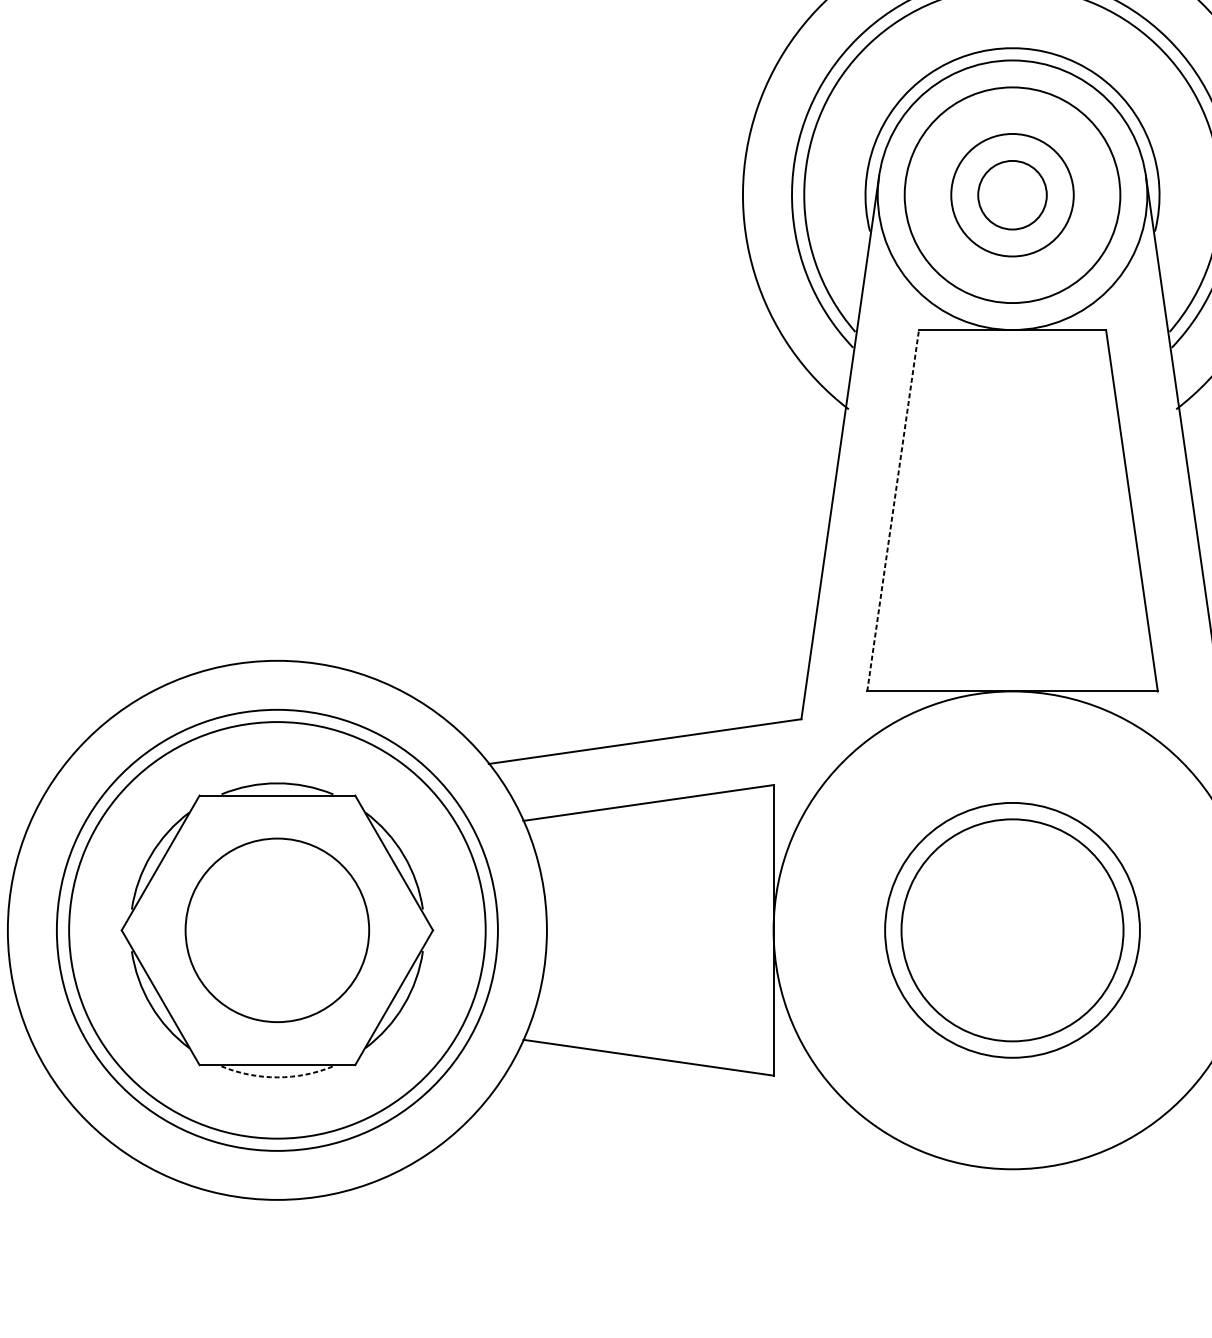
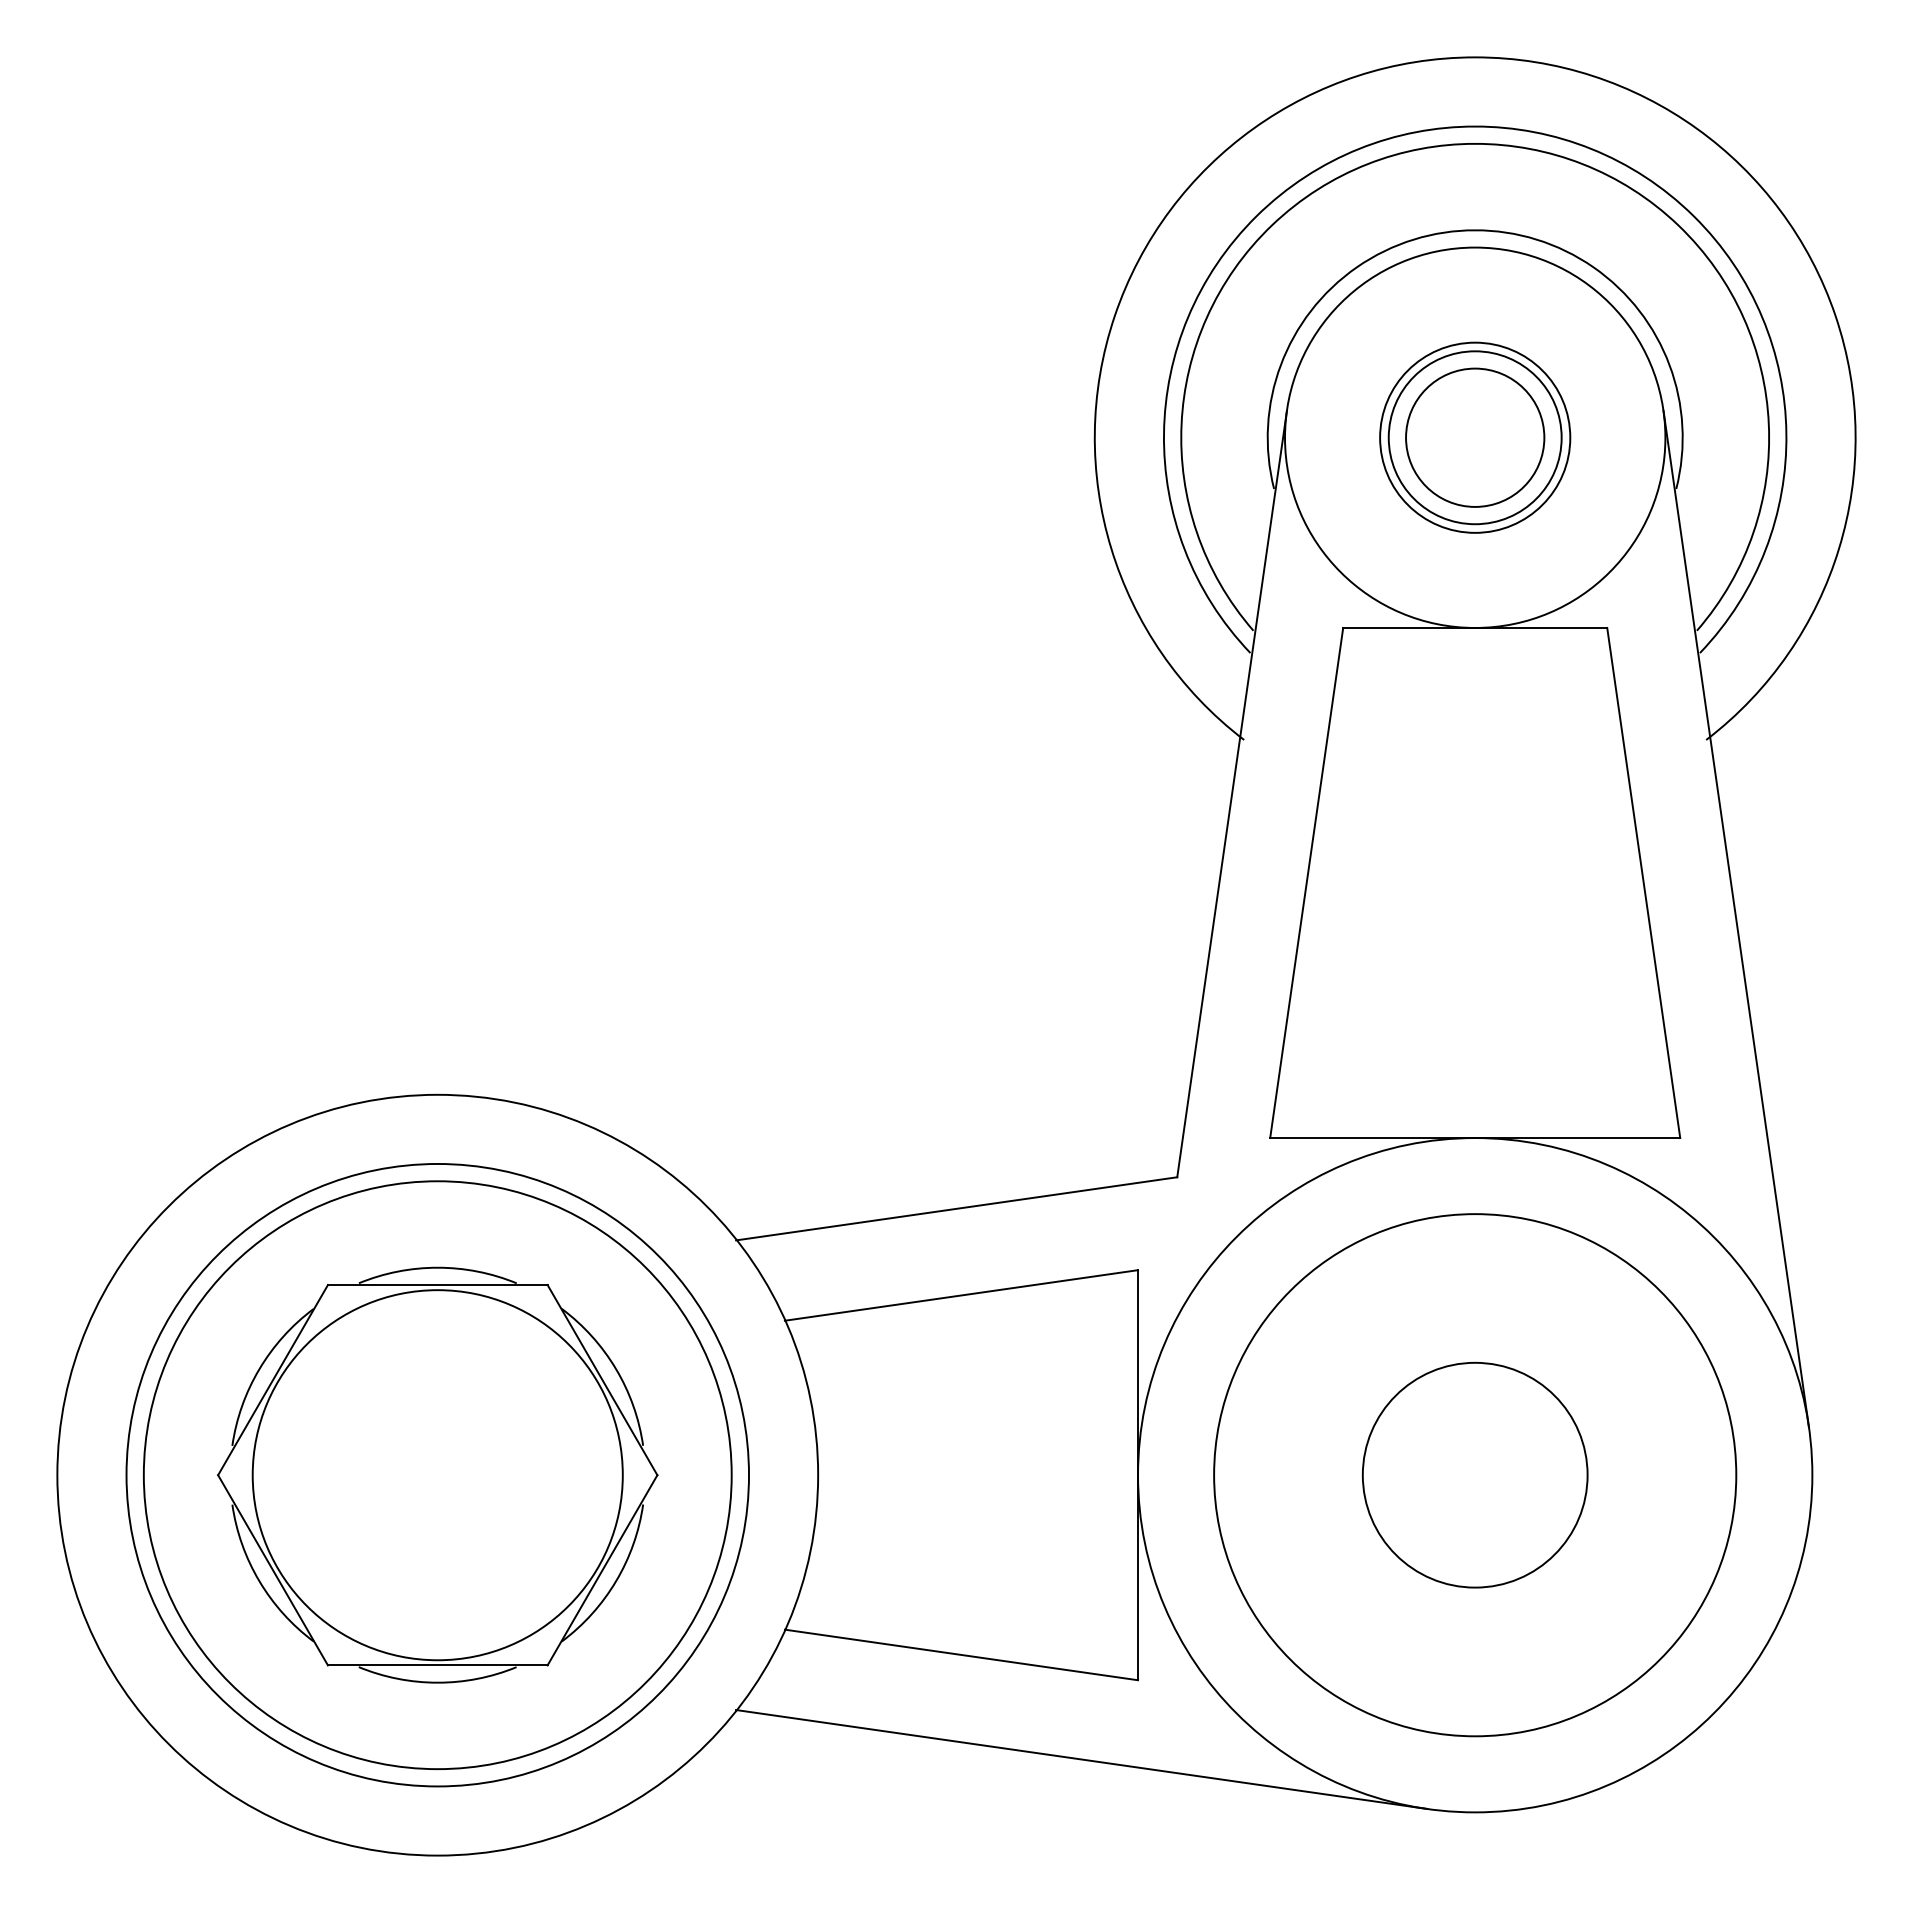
circle: (1012, 195) -> (1475, 437), size x0.62
circle: (1012, 195) -> (1475, 437), size x1.43
line: (892, 511) -> (1306, 883), dashed -> solid
circle: (1012, 929) -> (1474, 1474), size x0.62
circle: (277, 930) -> (437, 1475), size x1.43
circle: (1012, 930) -> (1475, 1475), size x1.67
arc: (277, 1077) -> (437, 1682), dashed -> solid
line: (733, 1131) -> (1081, 1759), added

